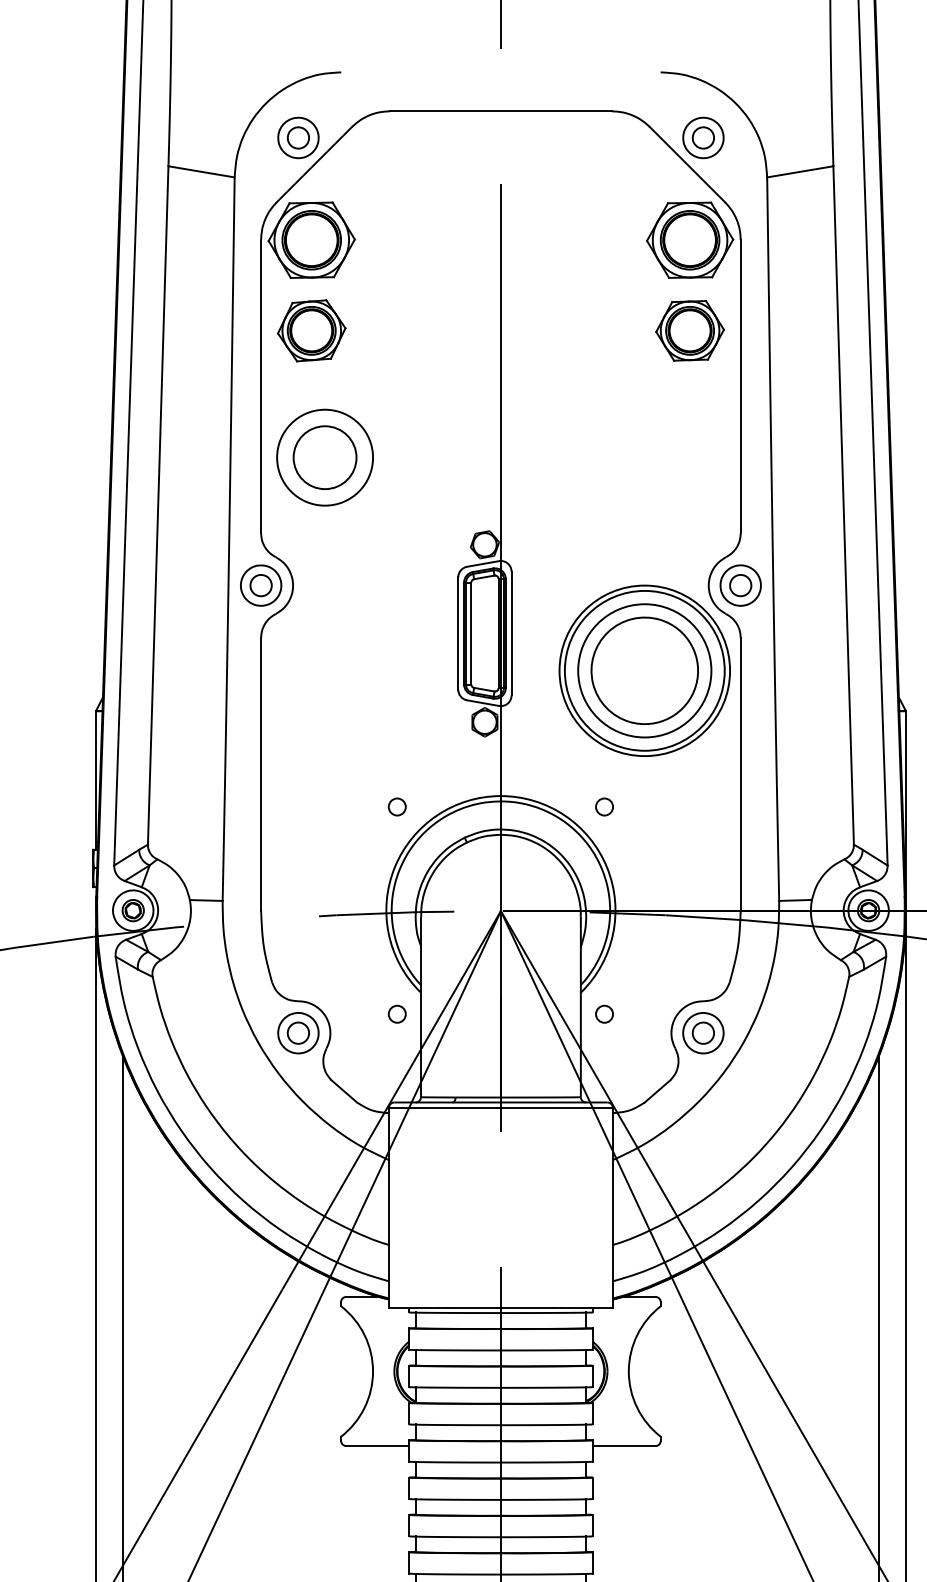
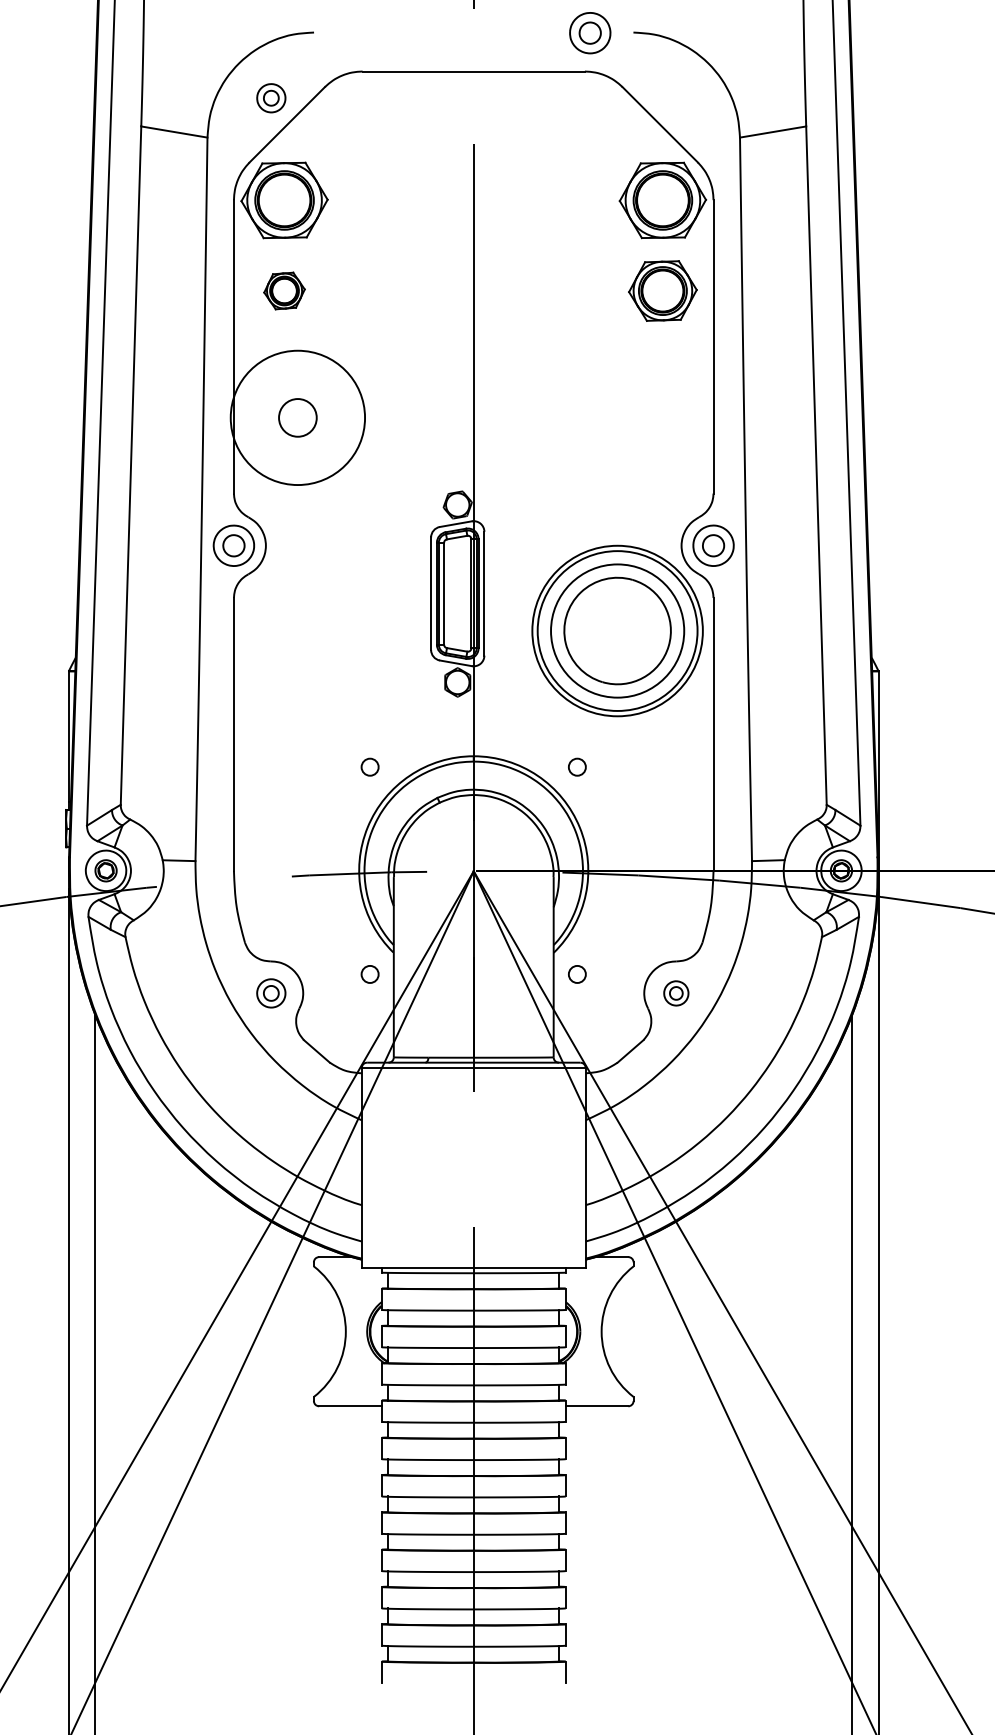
part: (298, 138) -> (271, 98), size x0.7
part: (703, 138) -> (590, 33), moved
part: (311, 330) -> (284, 290), size x0.6
circle: (324, 457) -> (297, 417), size x0.6
circle: (324, 457) -> (297, 417), size x1.4
part: (298, 1033) -> (271, 993), size x0.7
part: (703, 1033) -> (676, 993), size x0.6

